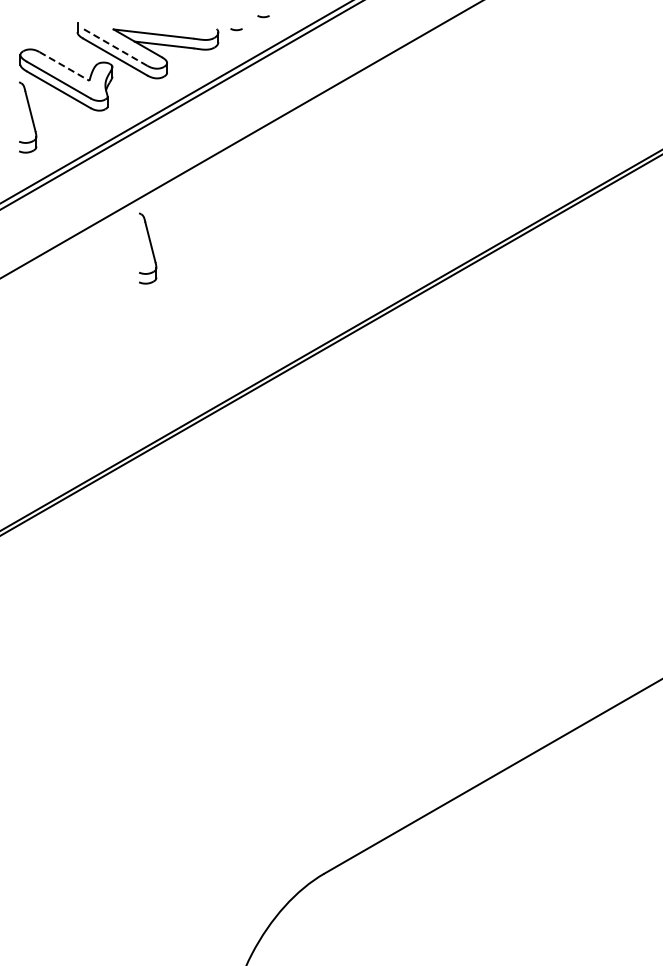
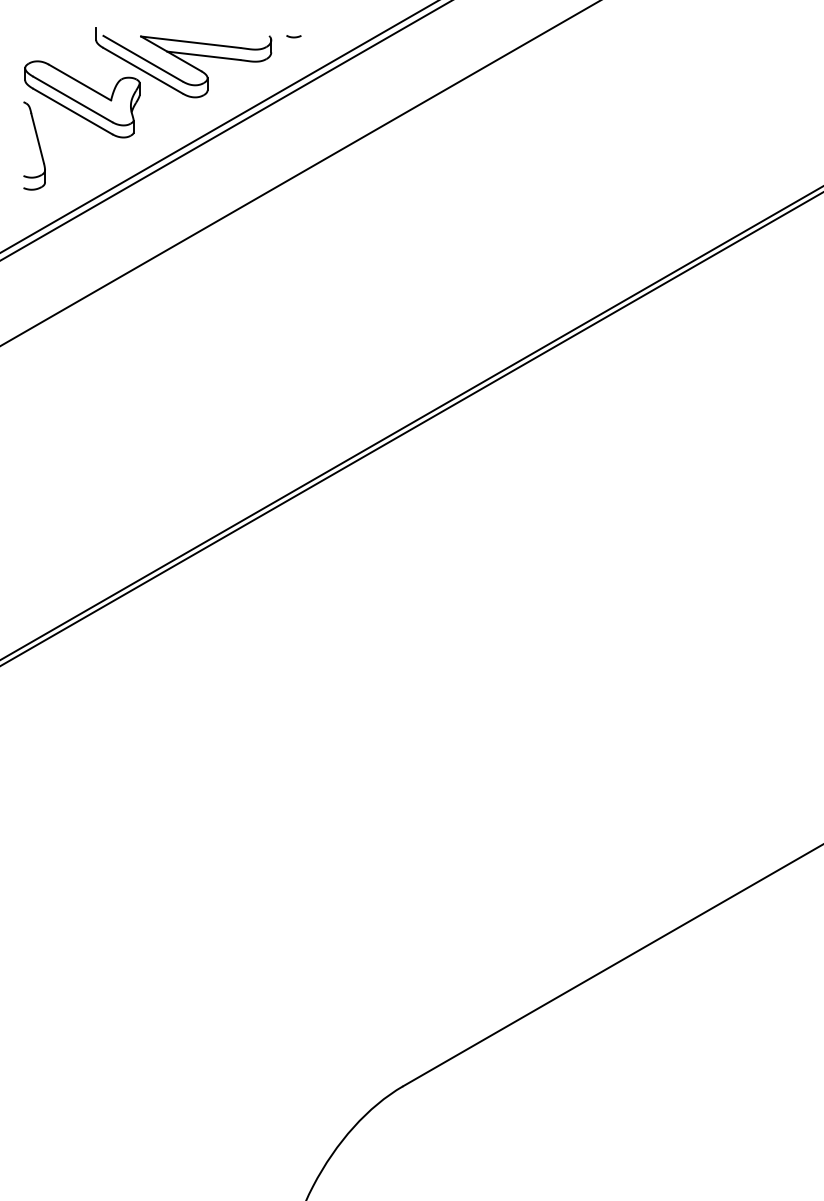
curve: (263, 16) -> (327, 20), removed
line: (115, 47) -> (143, 58), dashed -> solid
line: (64, 66) -> (79, 82), dashed -> solid
part: (148, 248) -> (184, 308), removed

